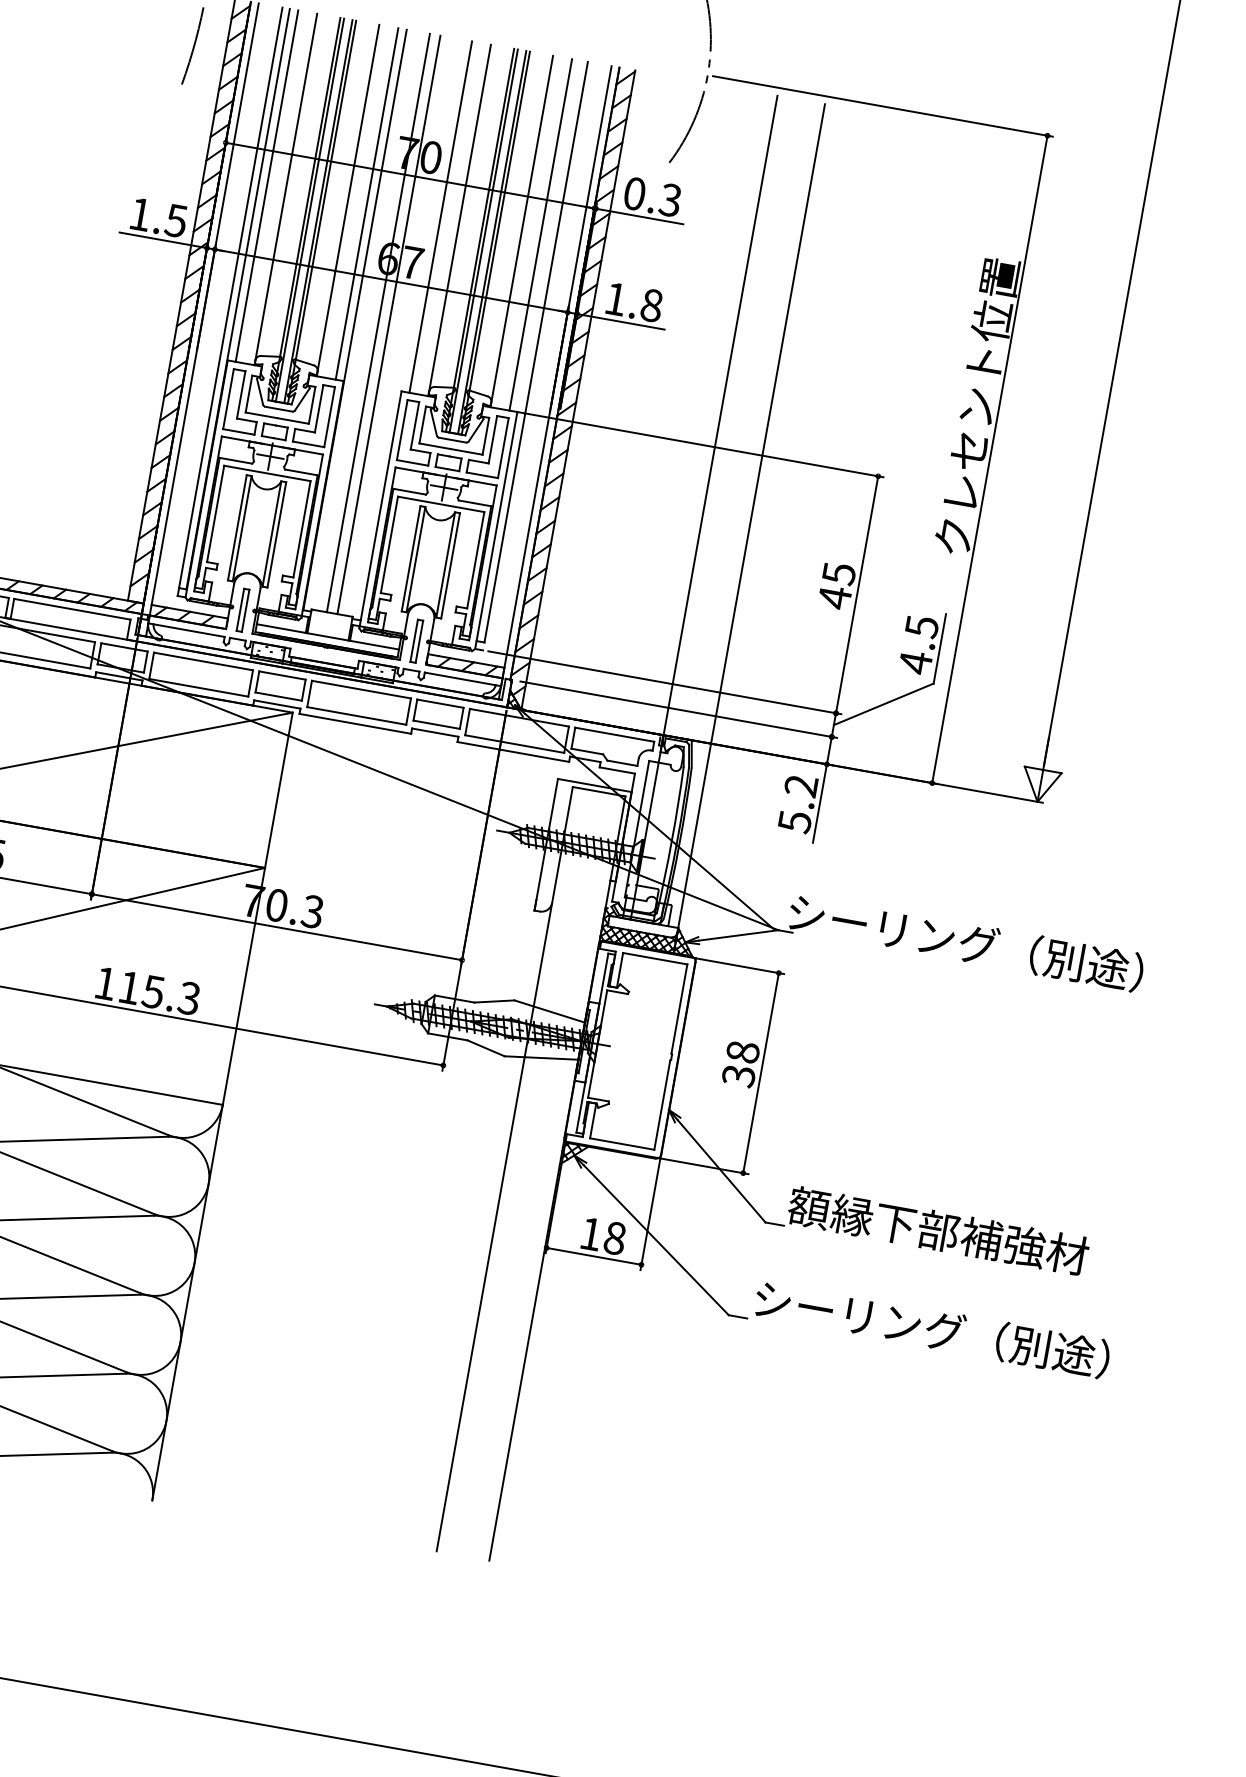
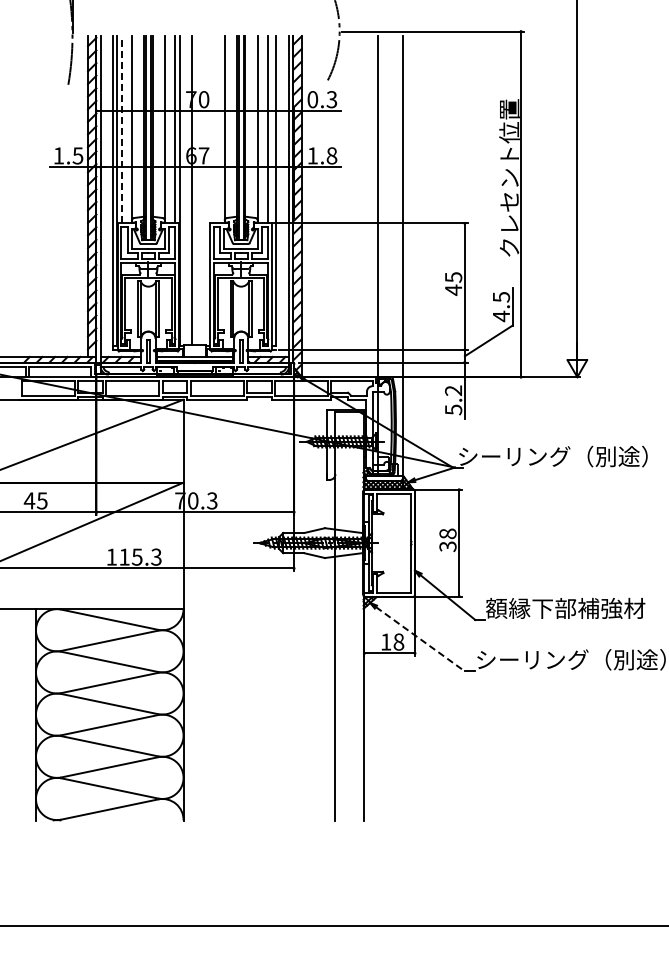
line: (266, 185) -> (121, 129), solid -> dashed
line: (440, 216) -> (214, 129), removed
line: (388, 323) -> (197, 189), removed
line: (656, 1240) -> (420, 639), solid -> dashed

